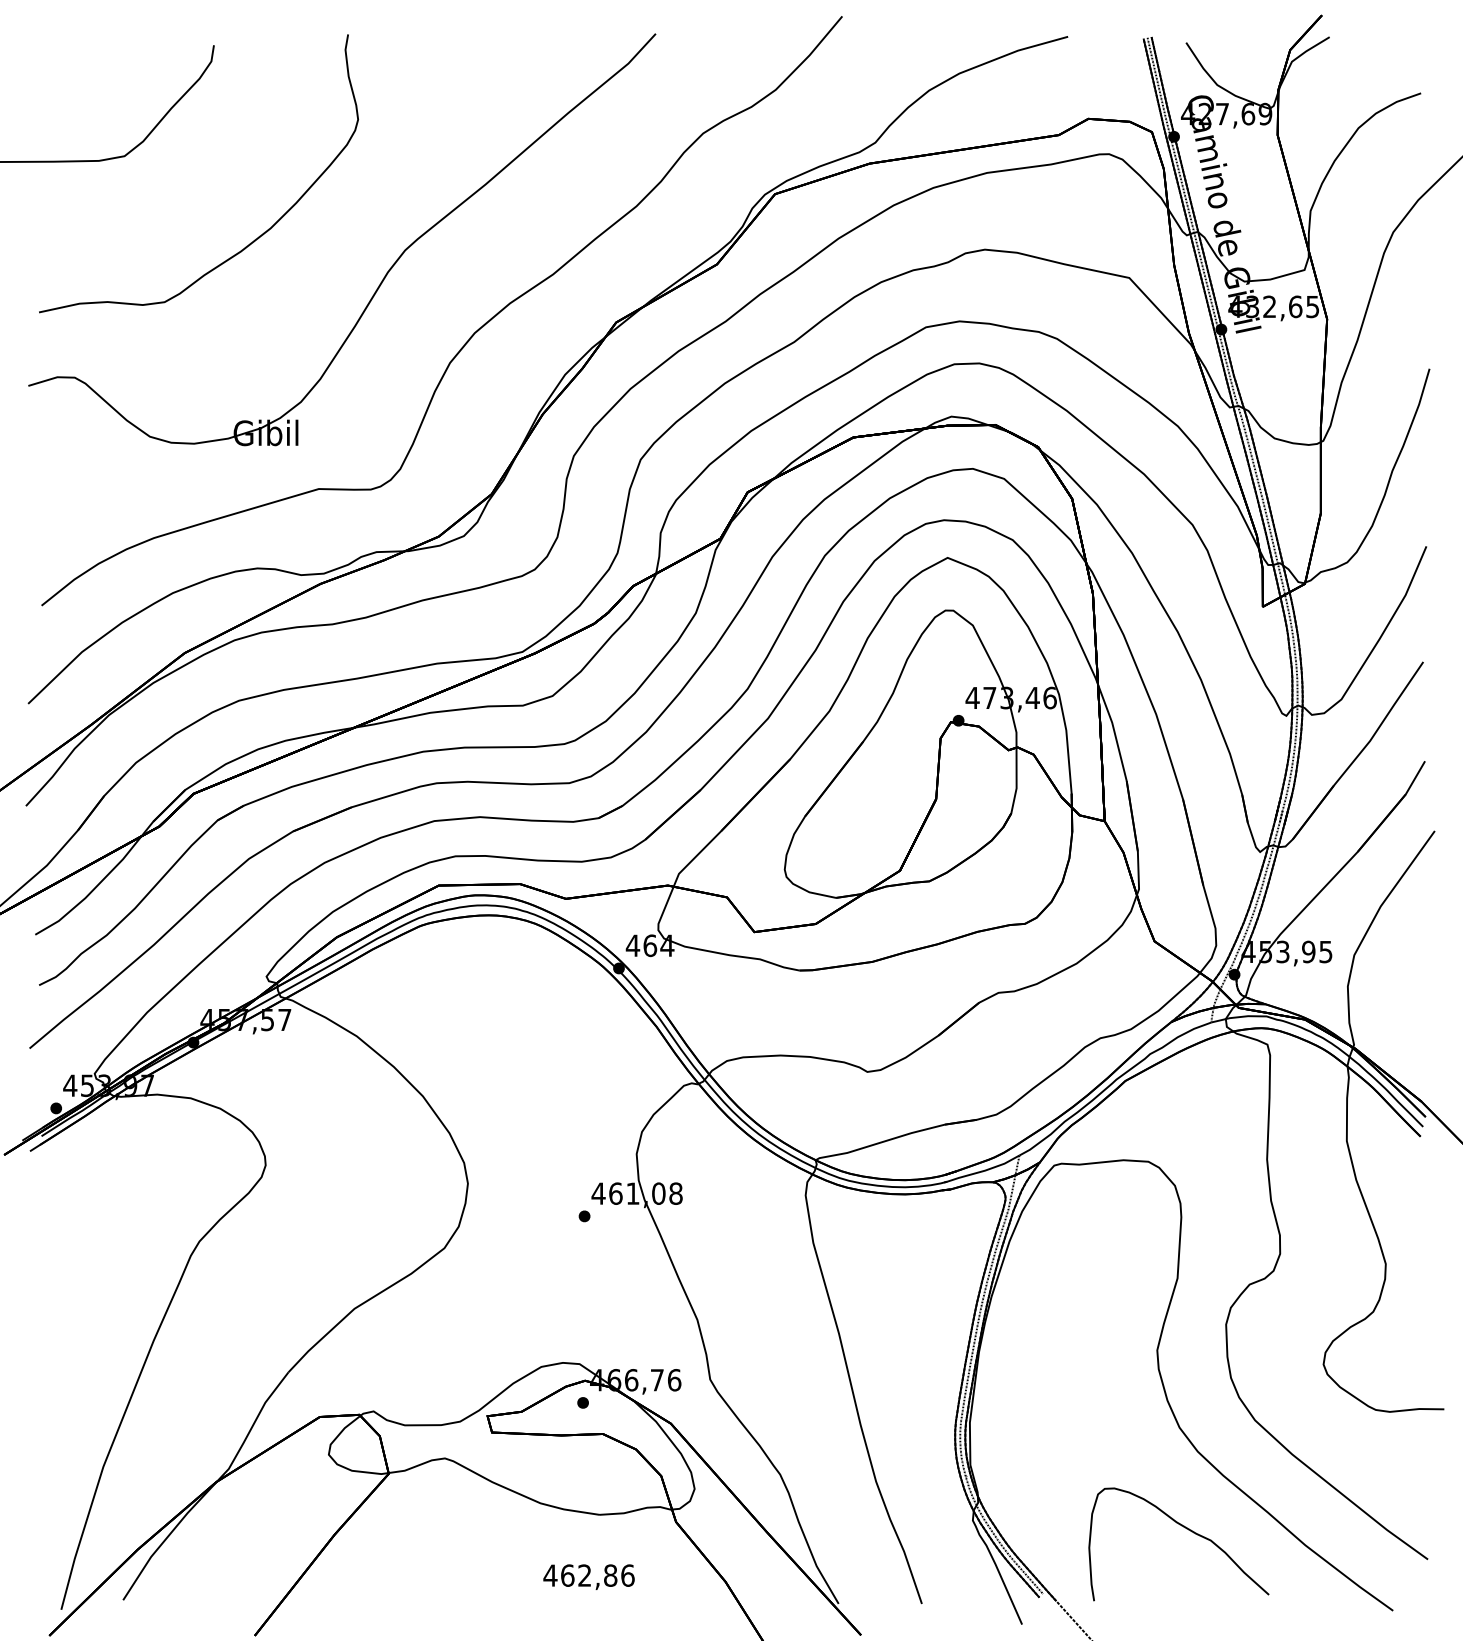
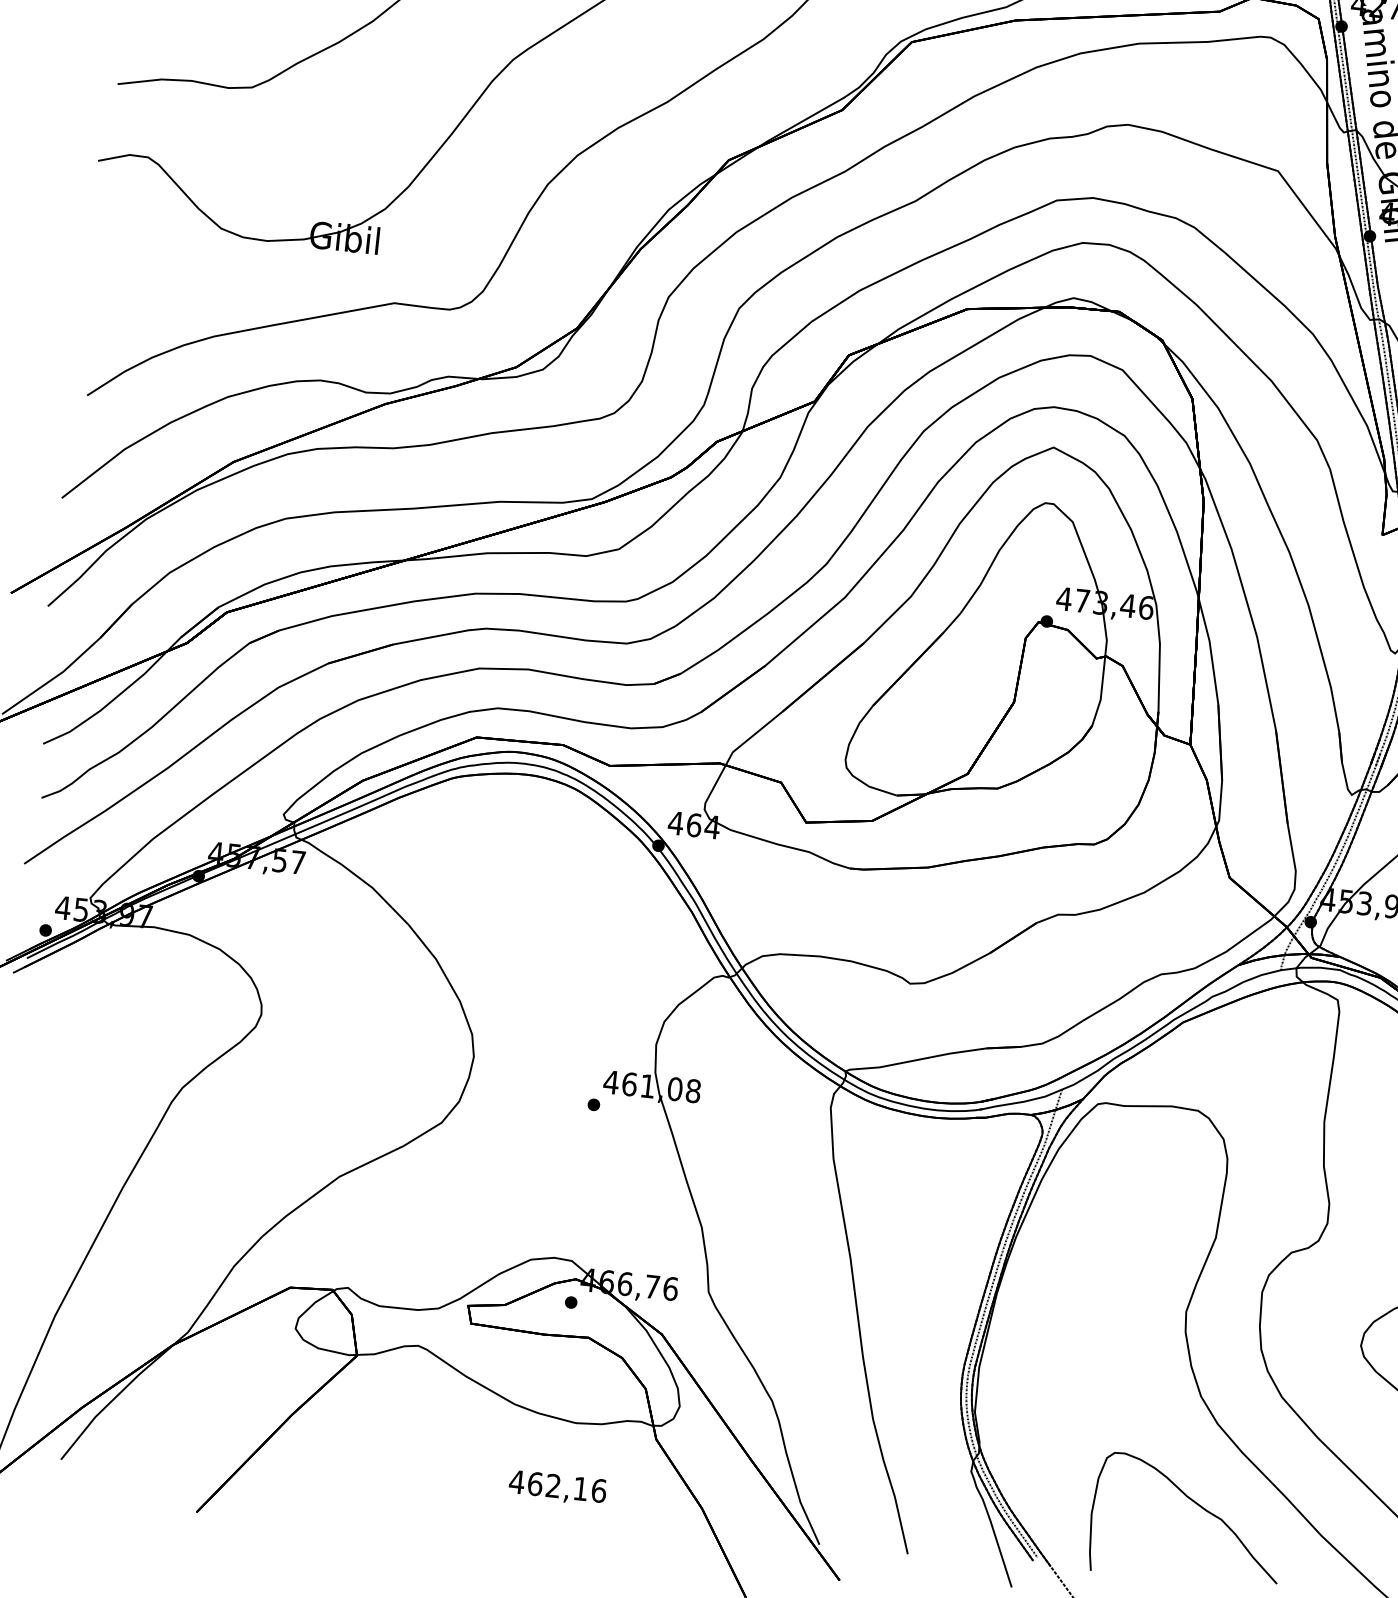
text: (610, 1575) -> (580, 1488), 462,86 -> 462,16

